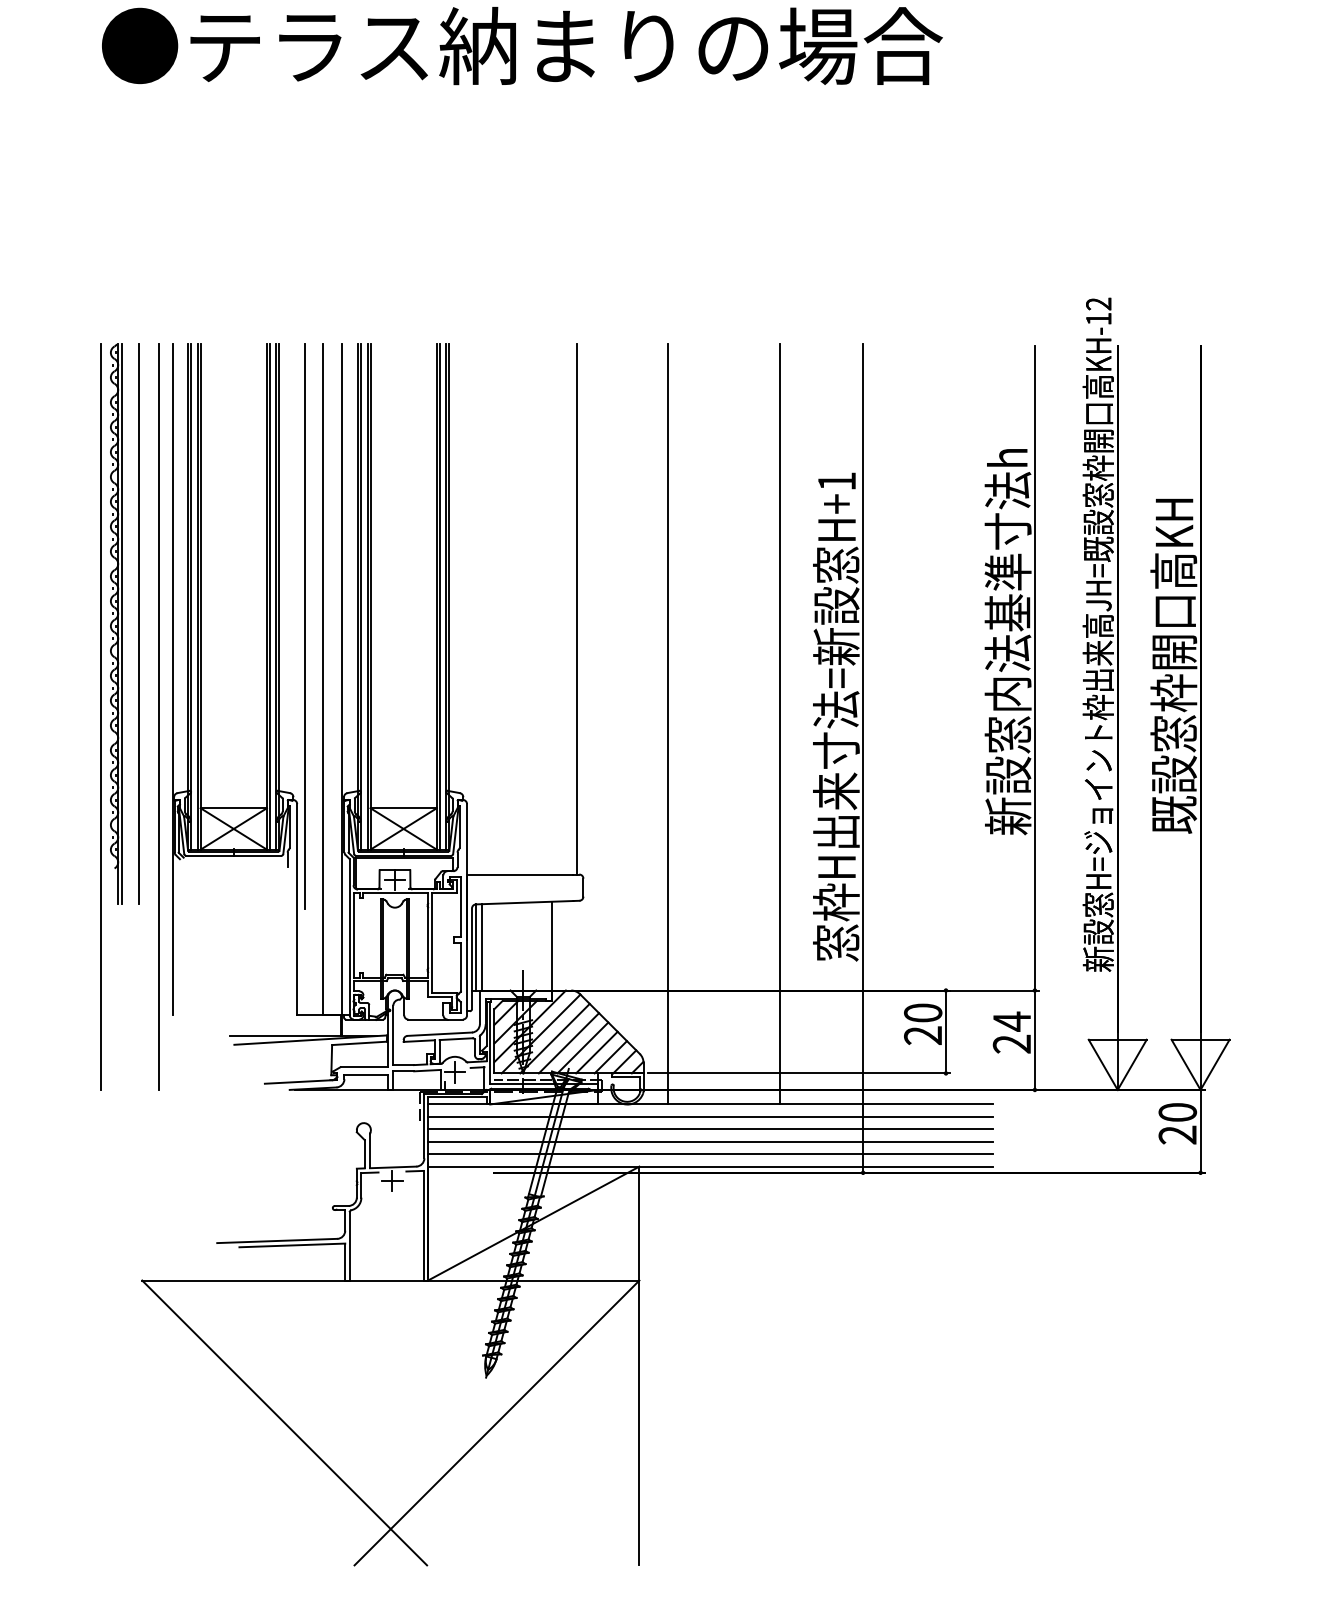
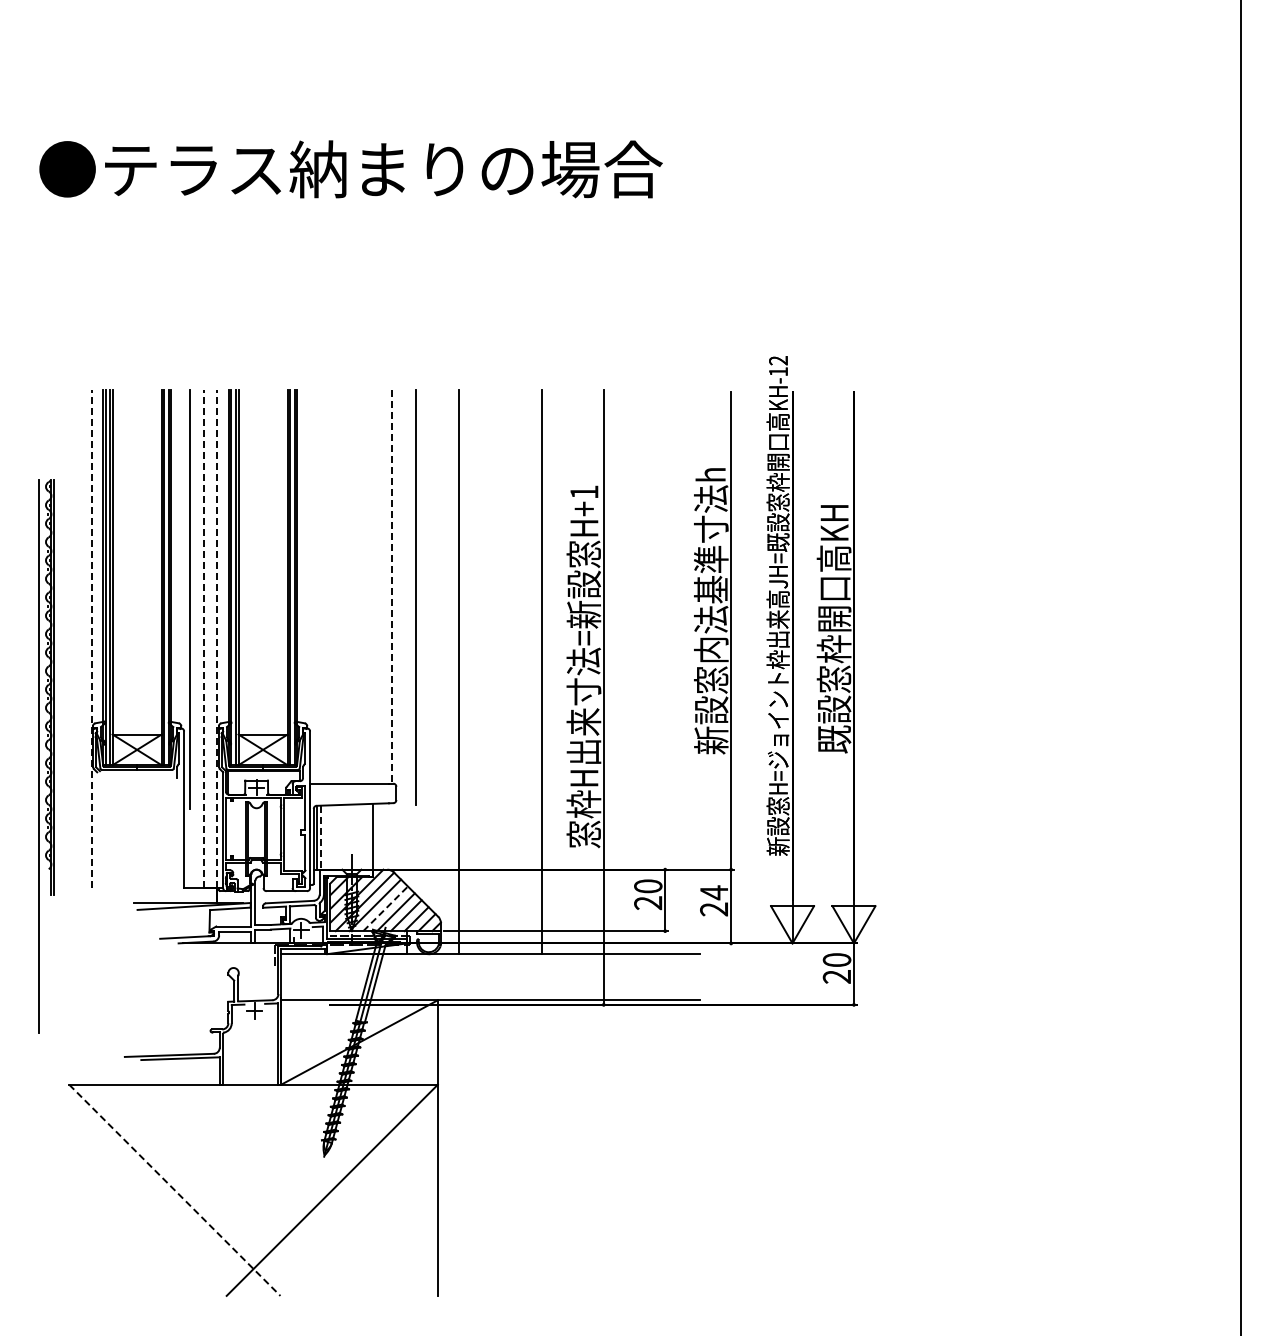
line: (576, 609) -> (391, 587), solid -> dashed
line: (138, 623) -> (415, 597), moved
line: (173, 680) -> (92, 639), solid -> dashed
line: (323, 680) -> (203, 639), solid -> dashed
line: (342, 680) -> (217, 639), solid -> dashed
part: (111, 716) -> (46, 756), moved
line: (158, 716) -> (81, 666), removed
line: (482, 948) -> (321, 838), solid -> dashed
line: (568, 1042) -> (385, 908), solid -> dashed
line: (710, 1117) -> (490, 963), removed
line: (710, 1129) -> (490, 972), removed
line: (710, 1141) -> (490, 981), removed
line: (710, 1154) -> (490, 991), removed
line: (285, 1423) -> (175, 1190), solid -> dashed

